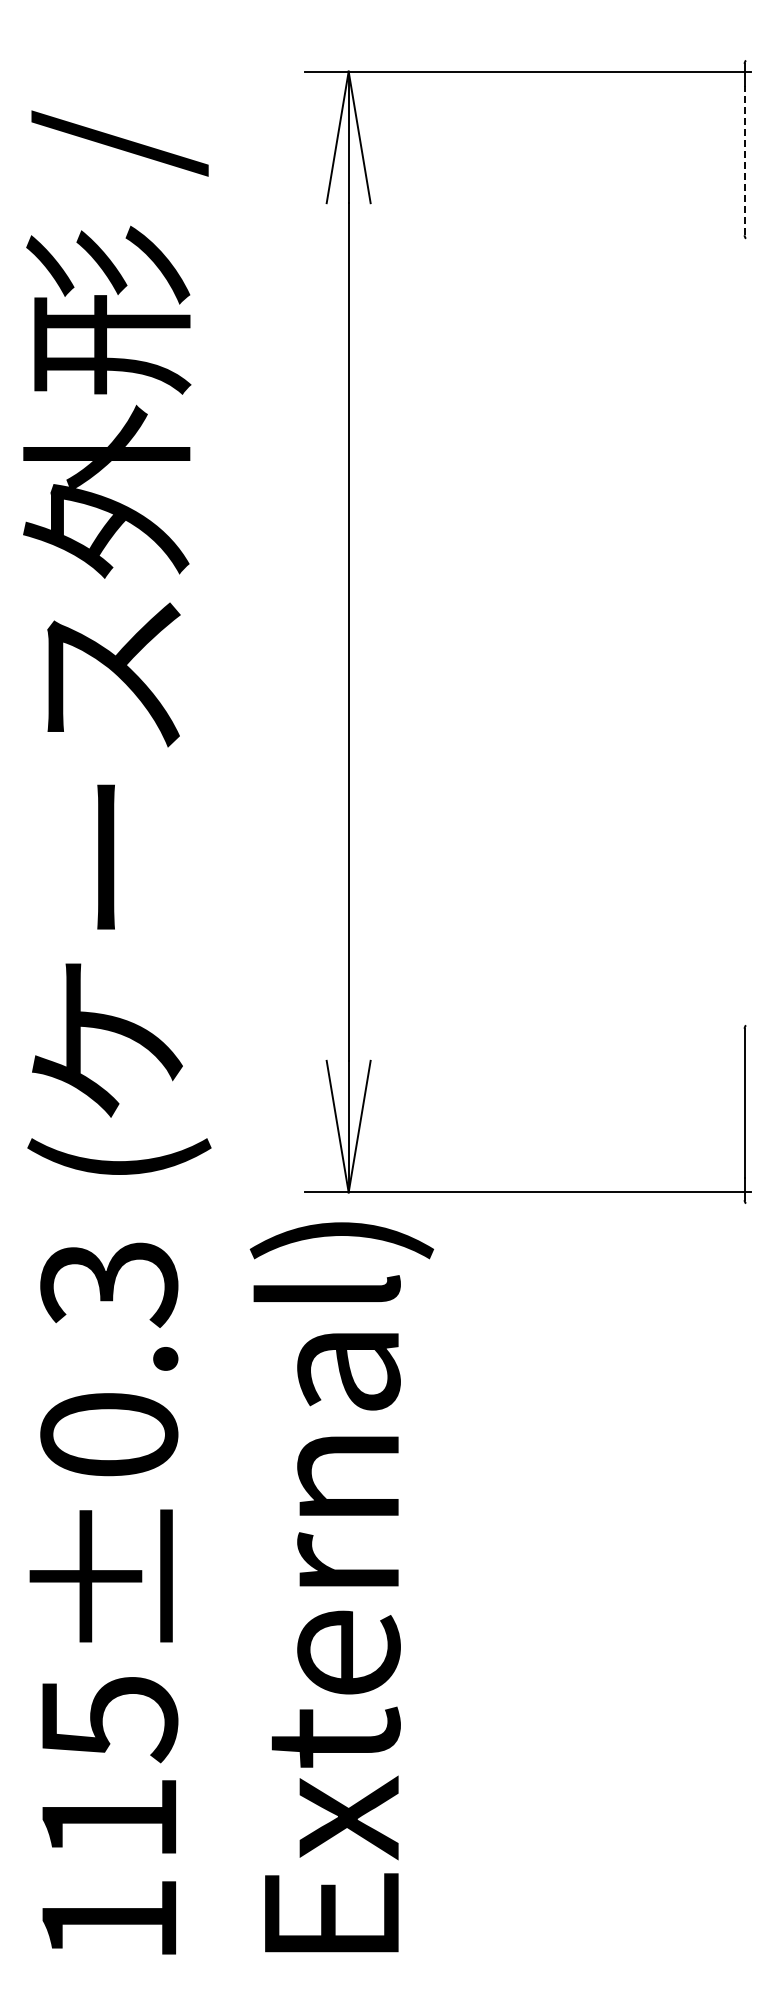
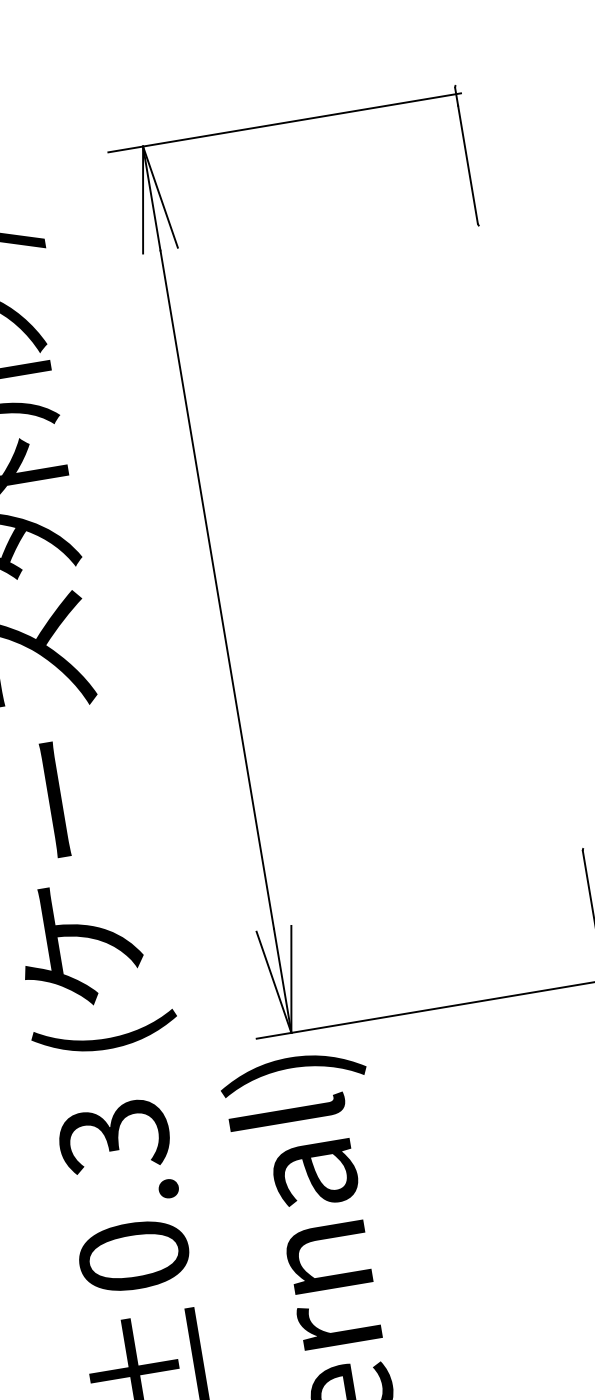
line: (744, 160) -> (467, 164), dashed -> solid

